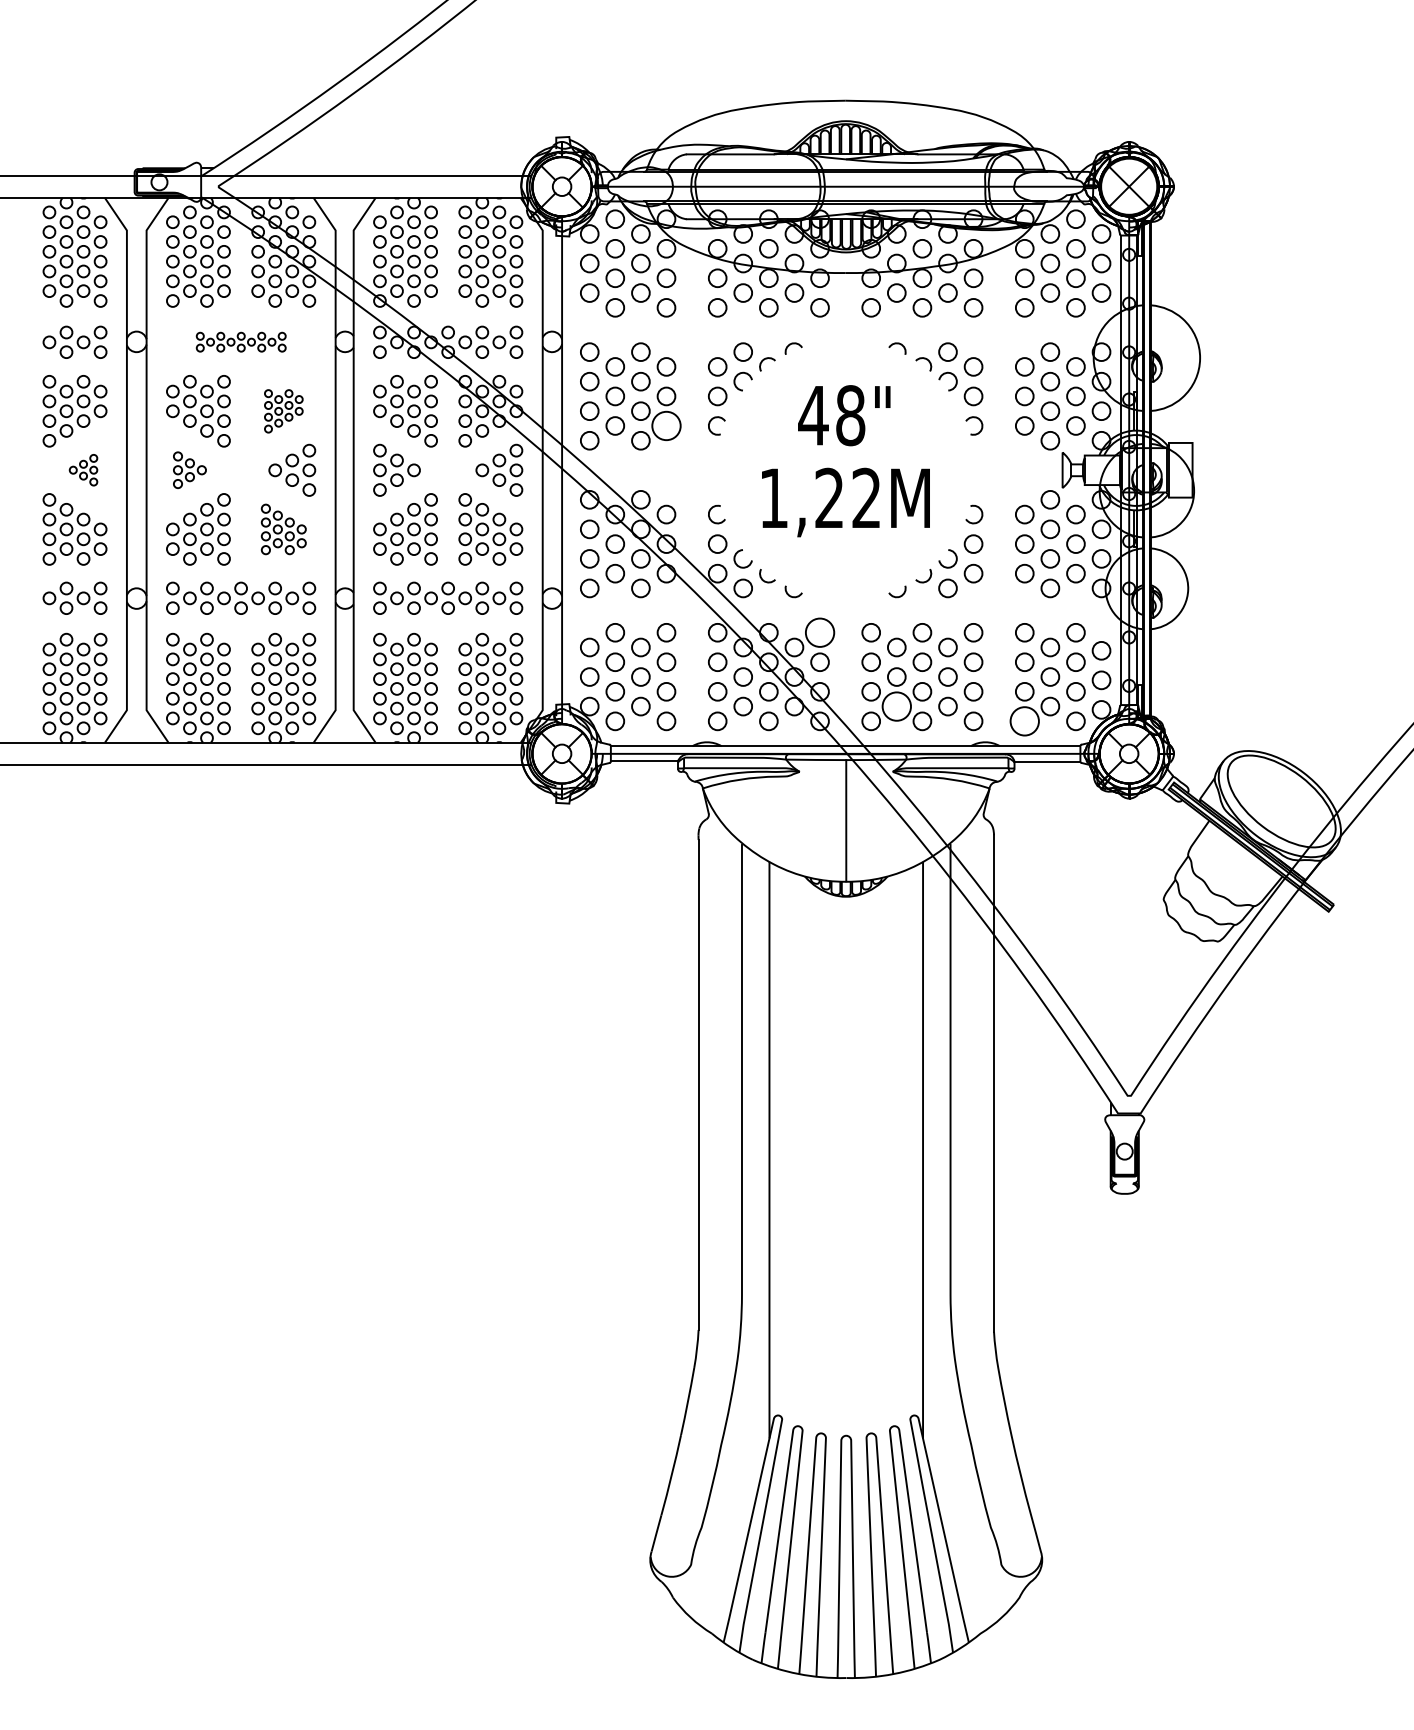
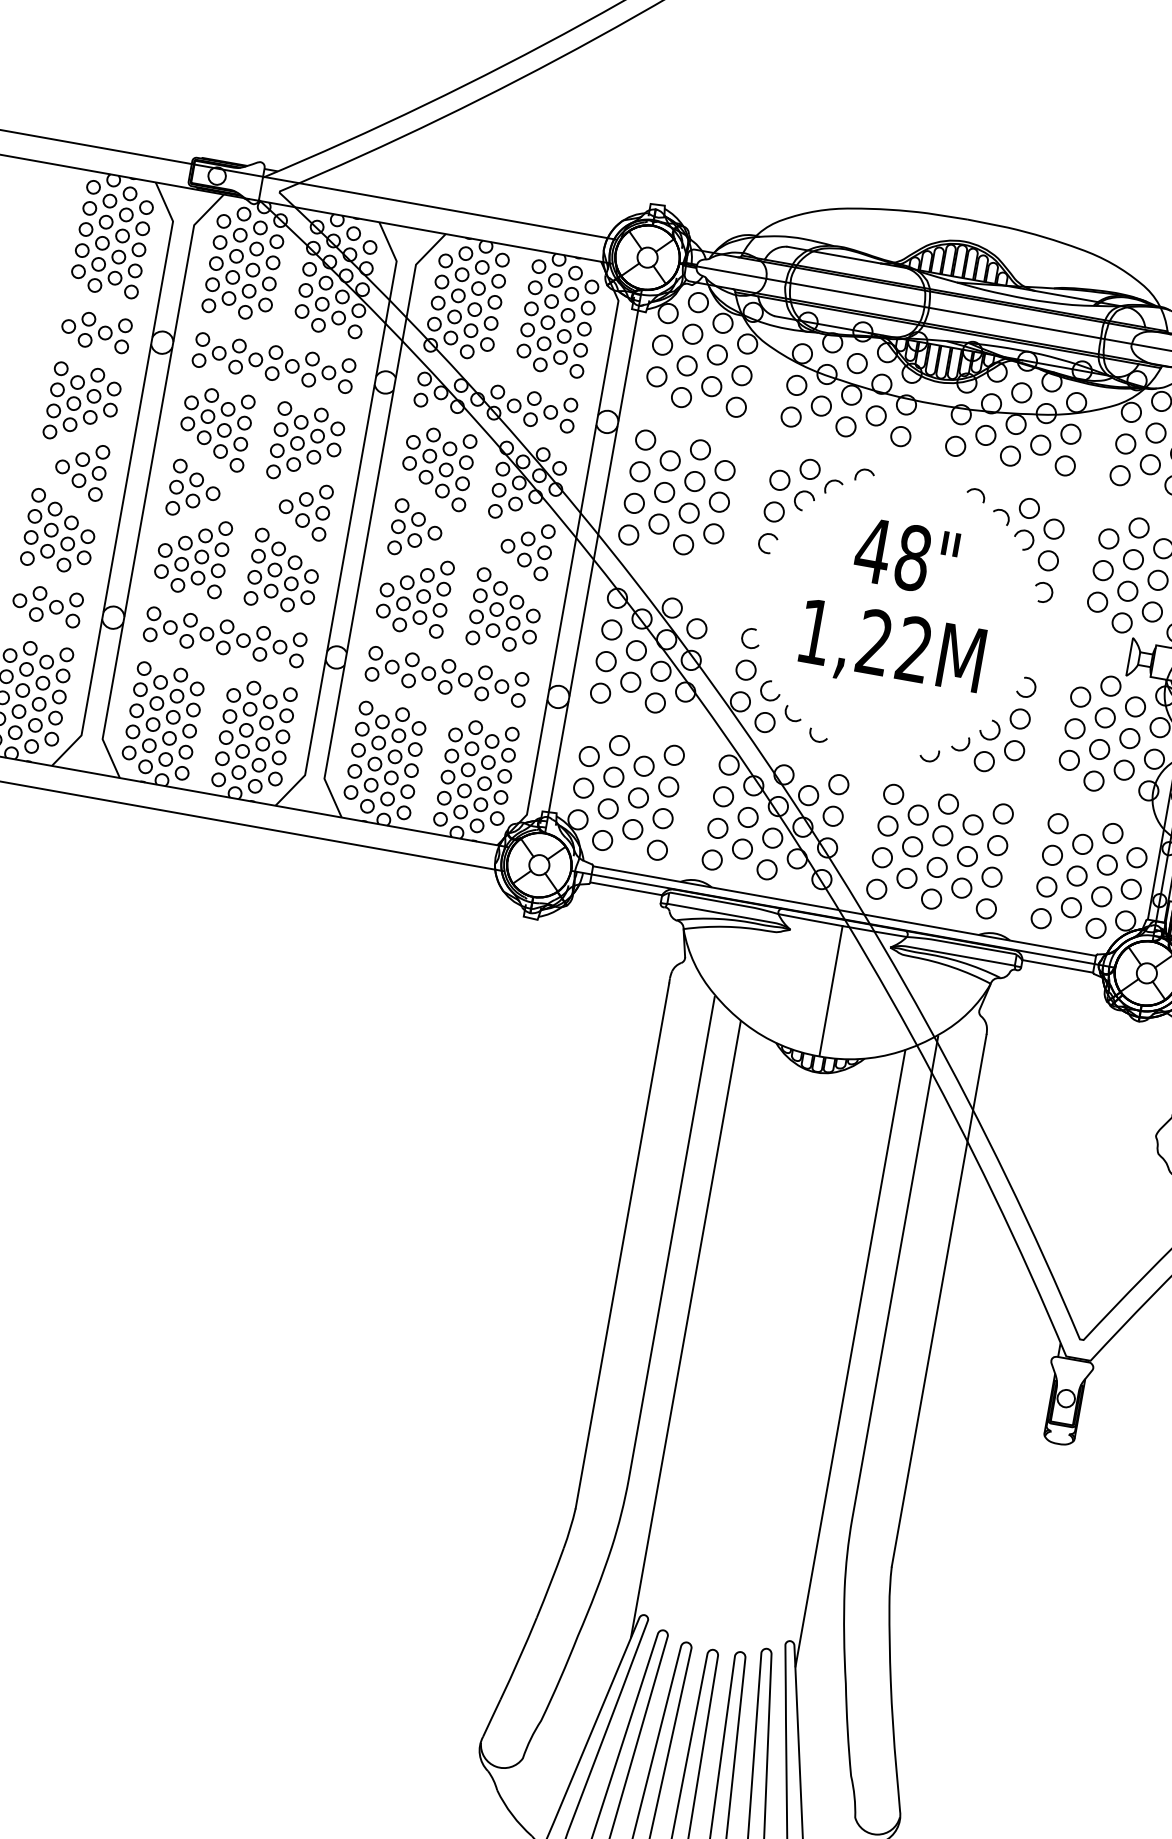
part: (241, 341) -> (274, 362), size x1.67
part: (283, 411) -> (306, 445), size x1.67
circle: (666, 425) -> (713, 533), size x0.62
part: (83, 469) -> (80, 469), size x1.67
part: (189, 469) -> (194, 489), size x1.43
part: (283, 529) -> (283, 571), size x1.43
circle: (819, 632) -> (838, 784), size x0.62
circle: (896, 706) -> (906, 878), size x0.62
circle: (1024, 721) -> (1040, 918), size x0.62

